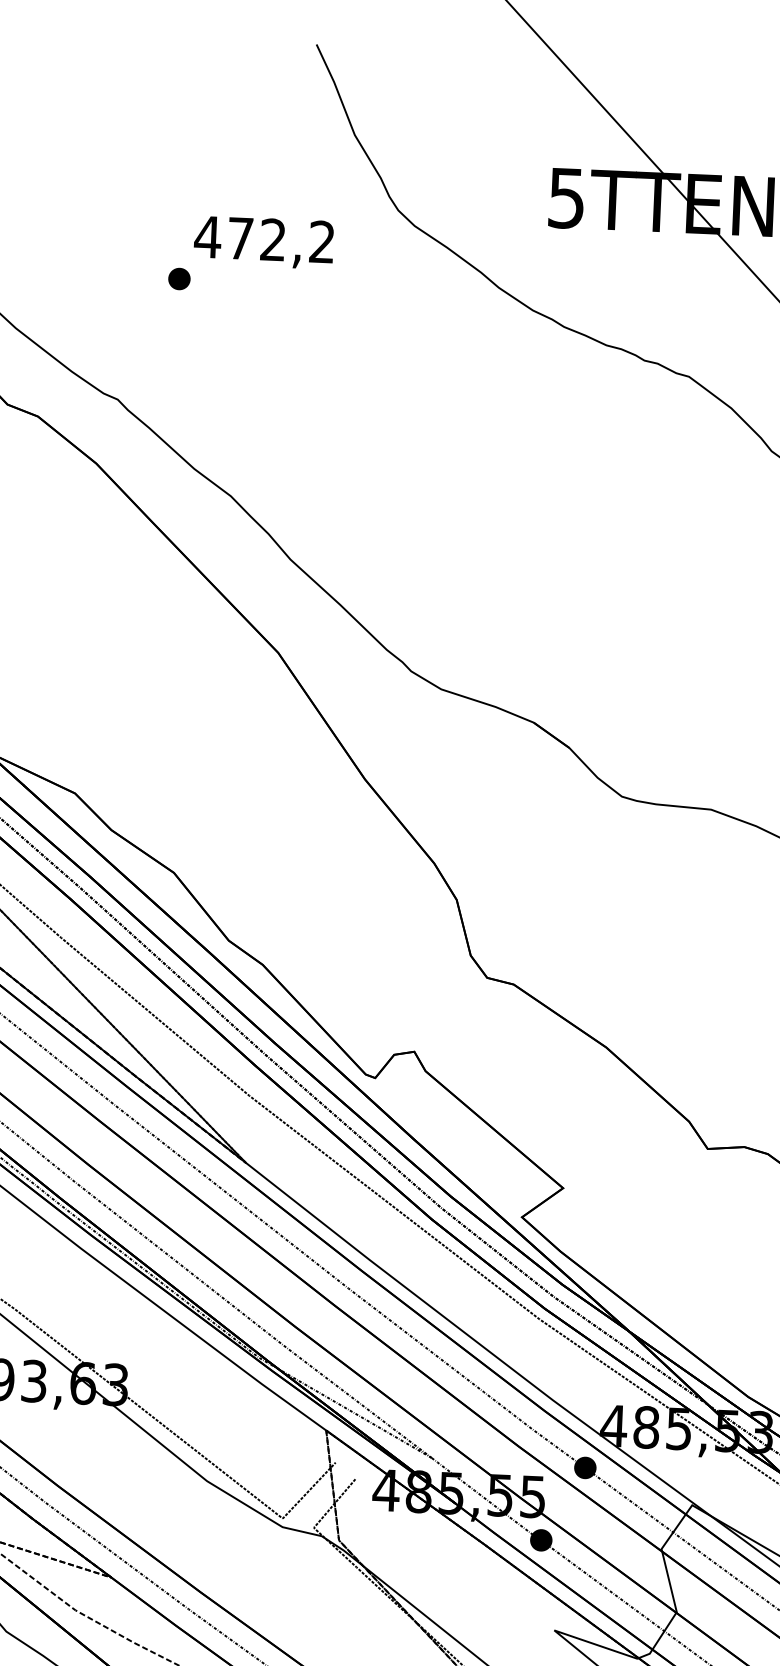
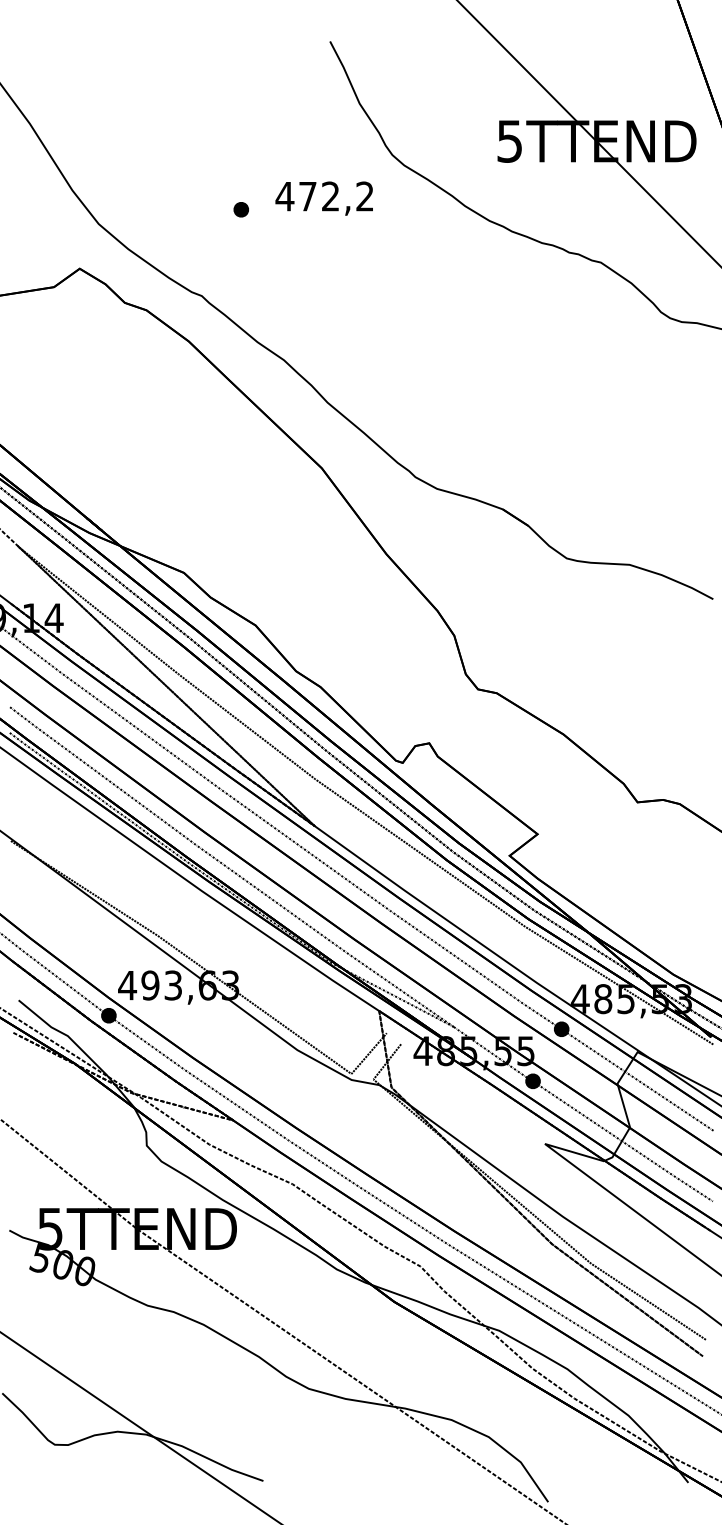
text: (262, 242) -> (323, 198), moved

